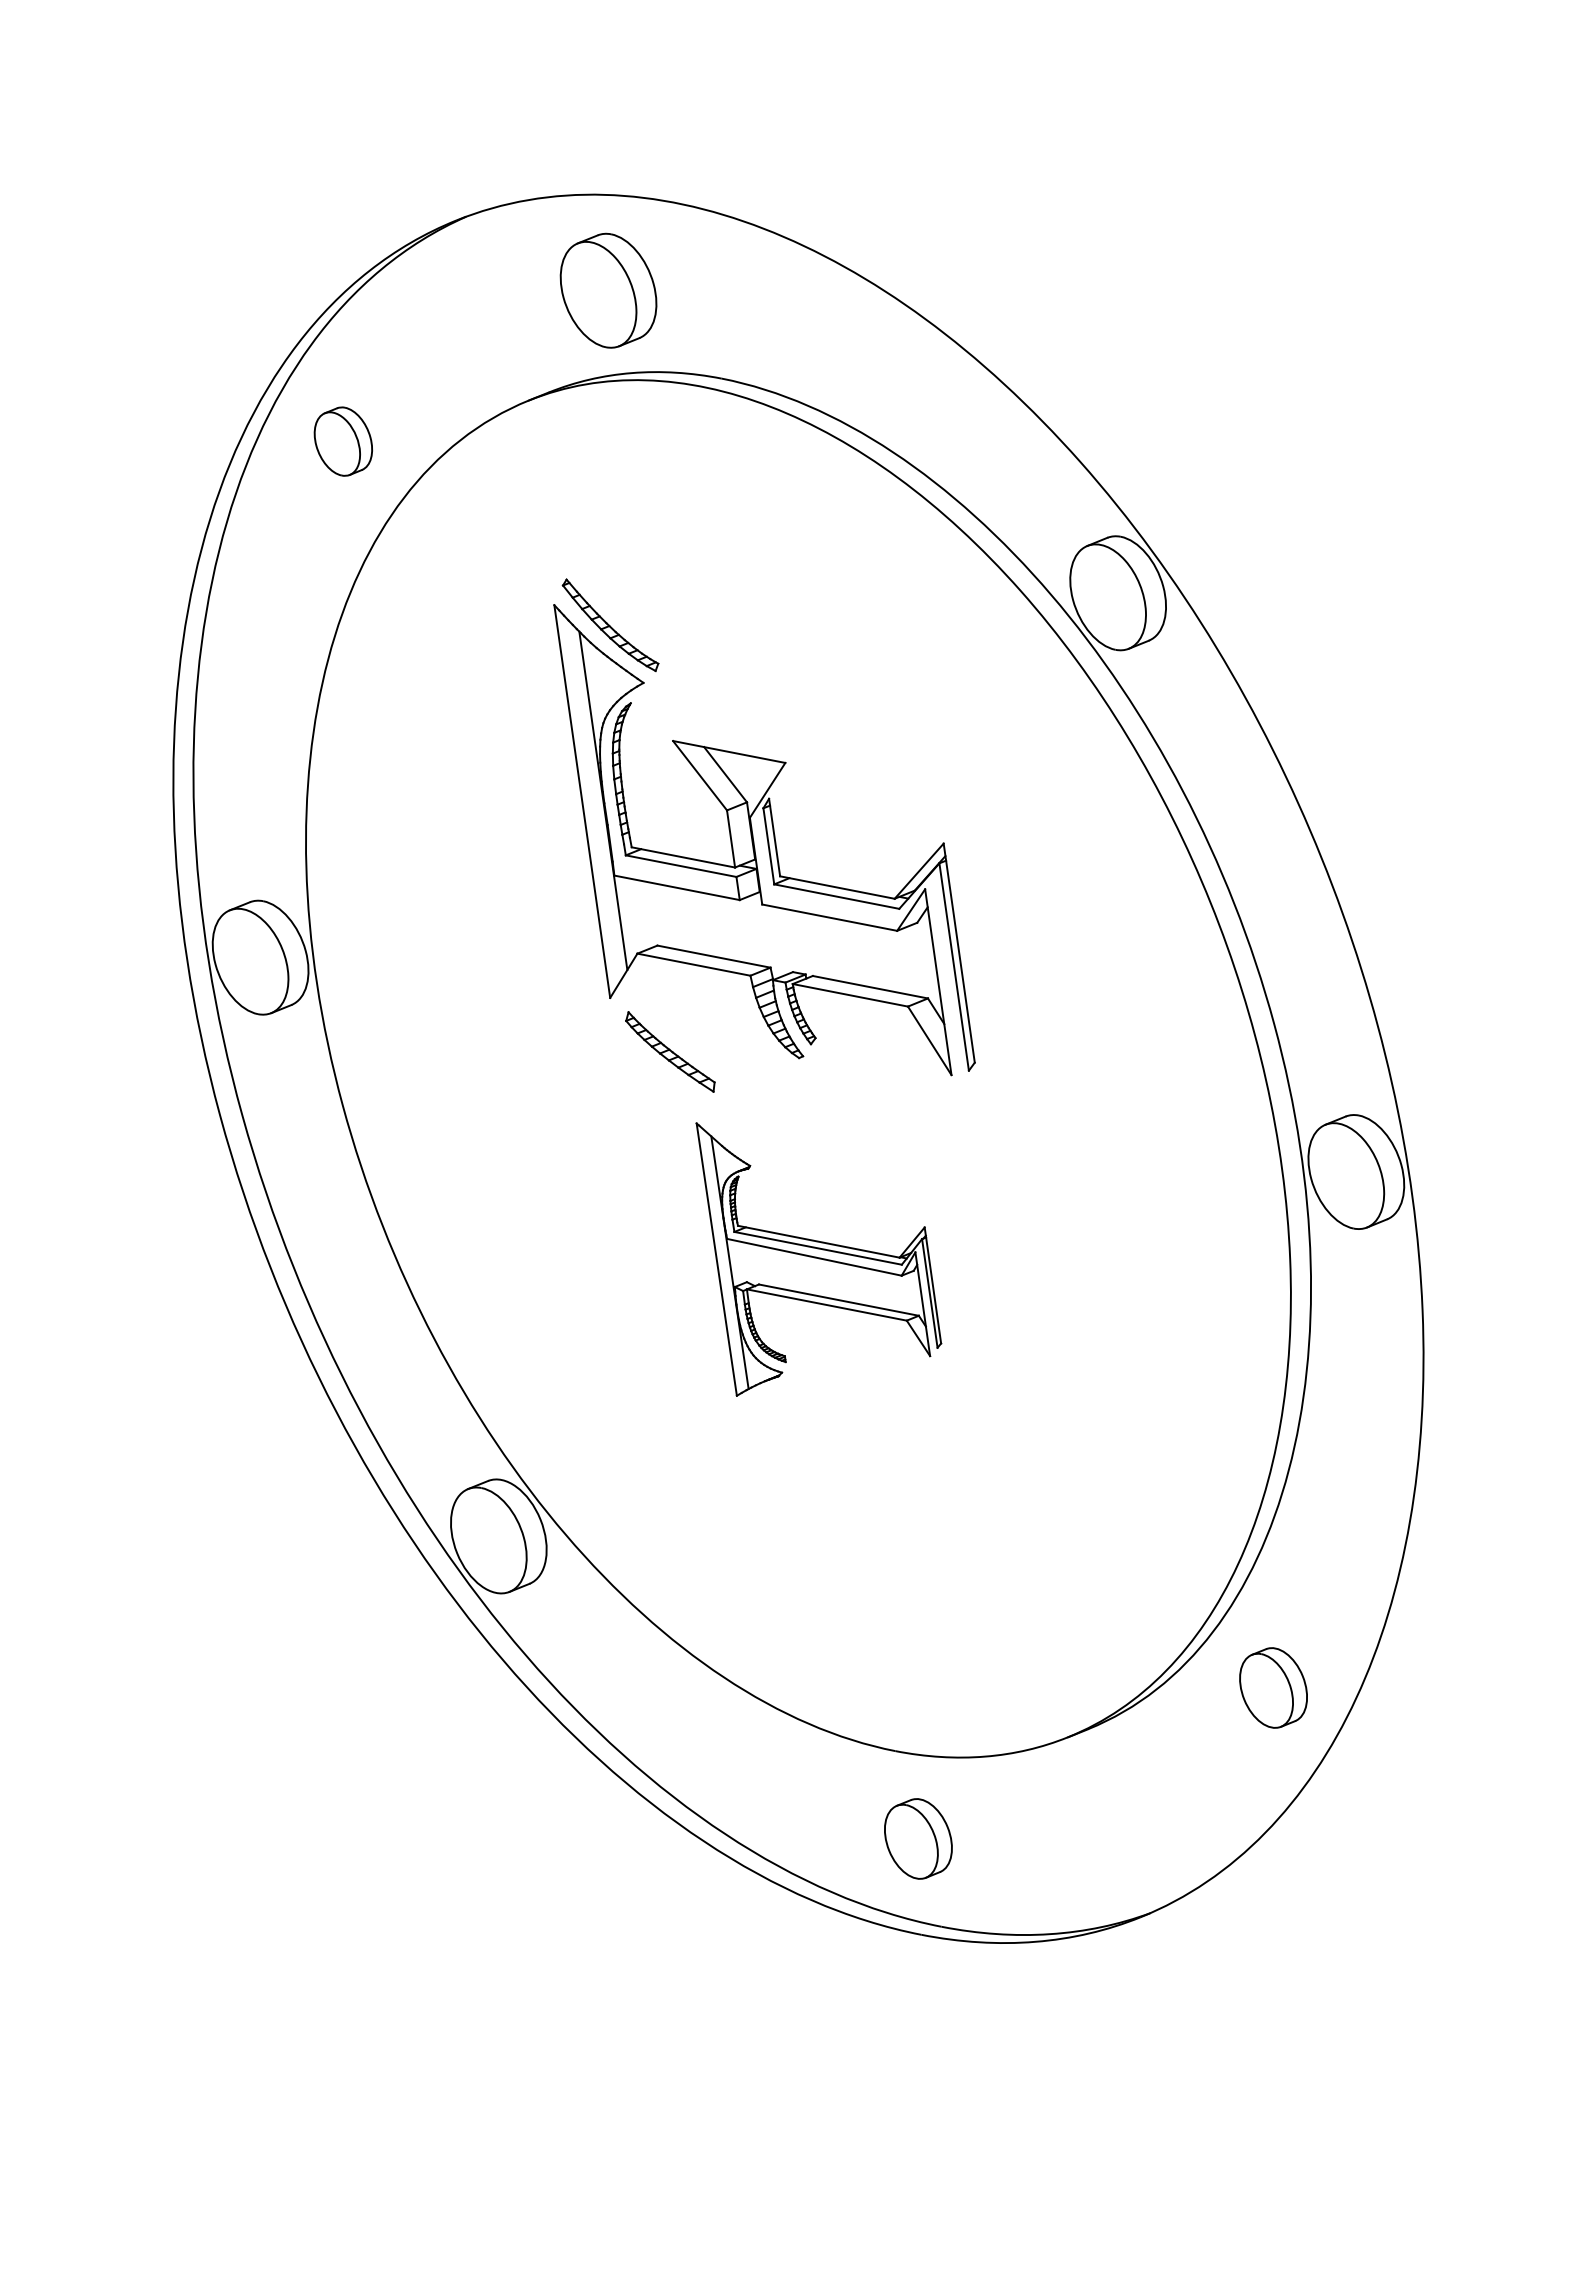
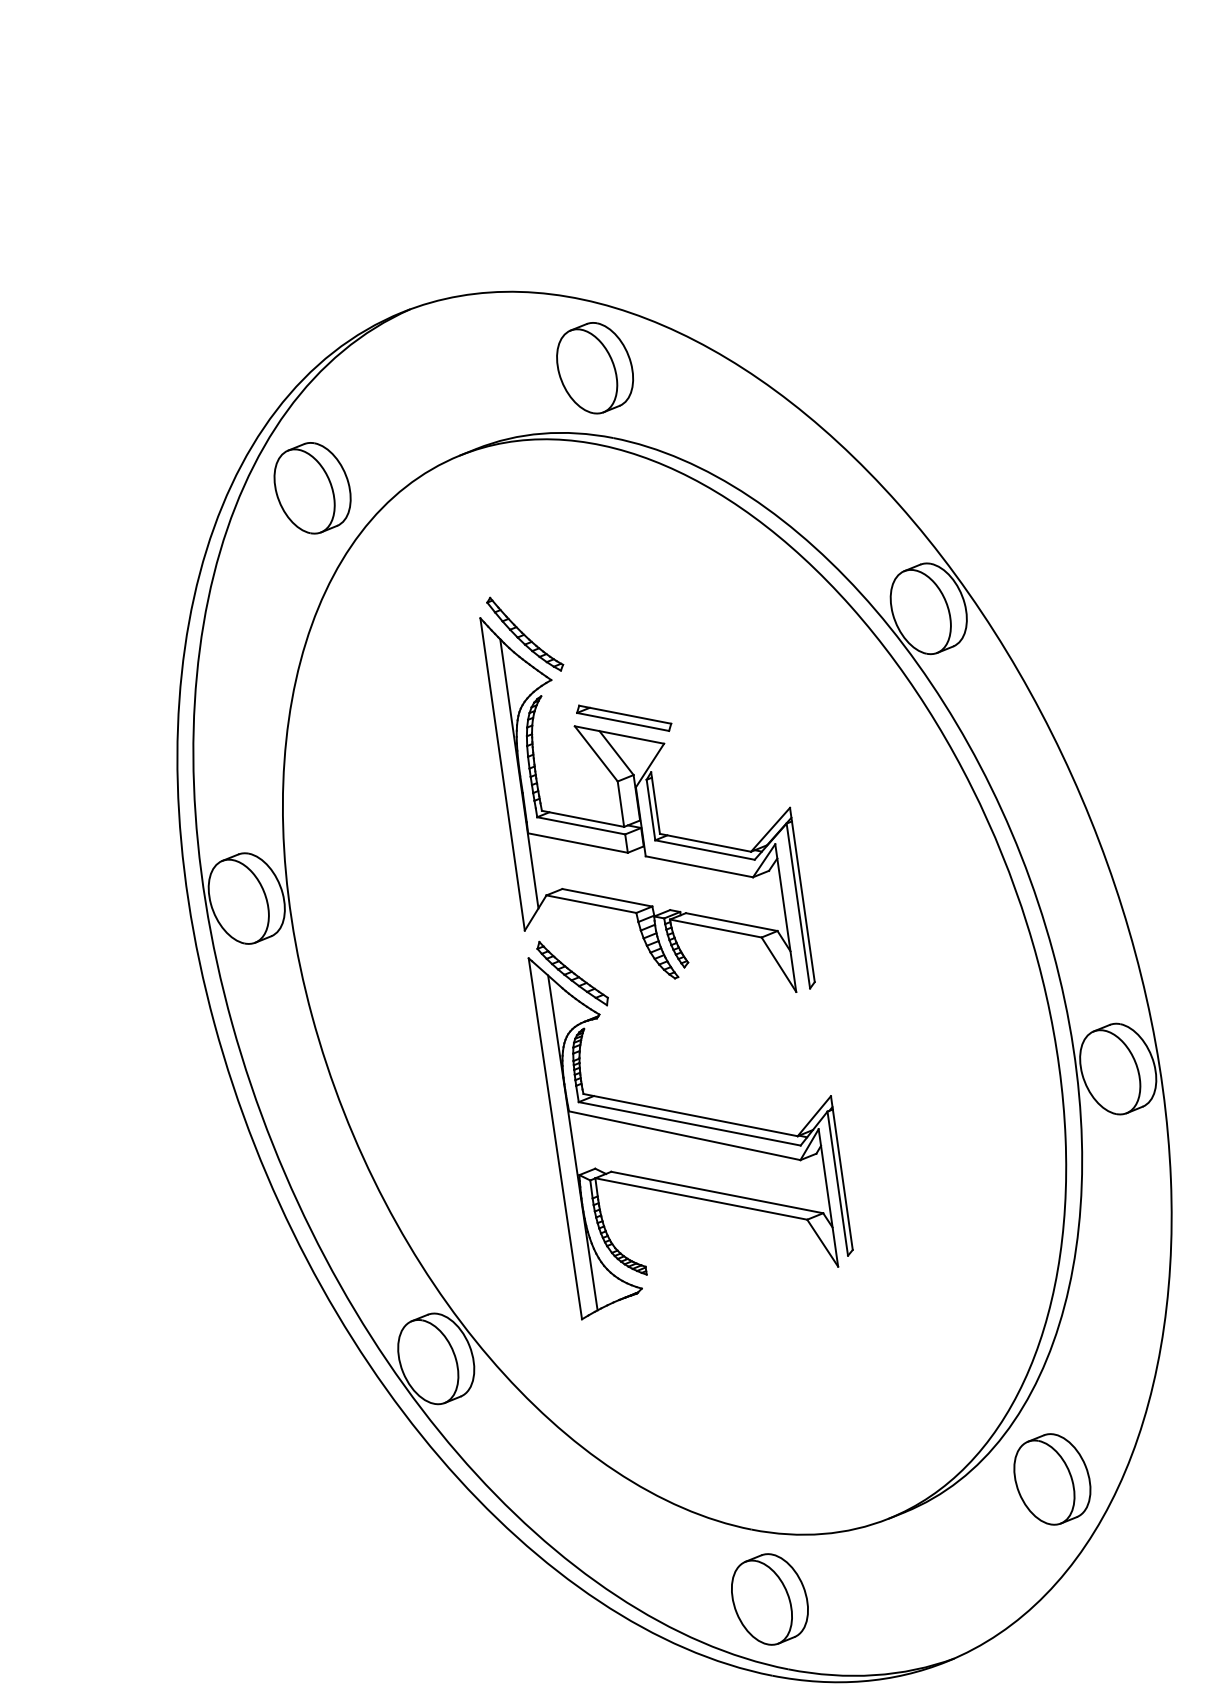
part: (608, 290) -> (595, 367), moved
part: (343, 441) -> (312, 488), size x1.67
part: (734, 730) -> (623, 717), added
part: (818, 1259) -> (690, 1138), size x1.67
part: (1273, 1687) -> (1052, 1479), size x1.43
part: (918, 1838) -> (770, 1599), size x1.43

